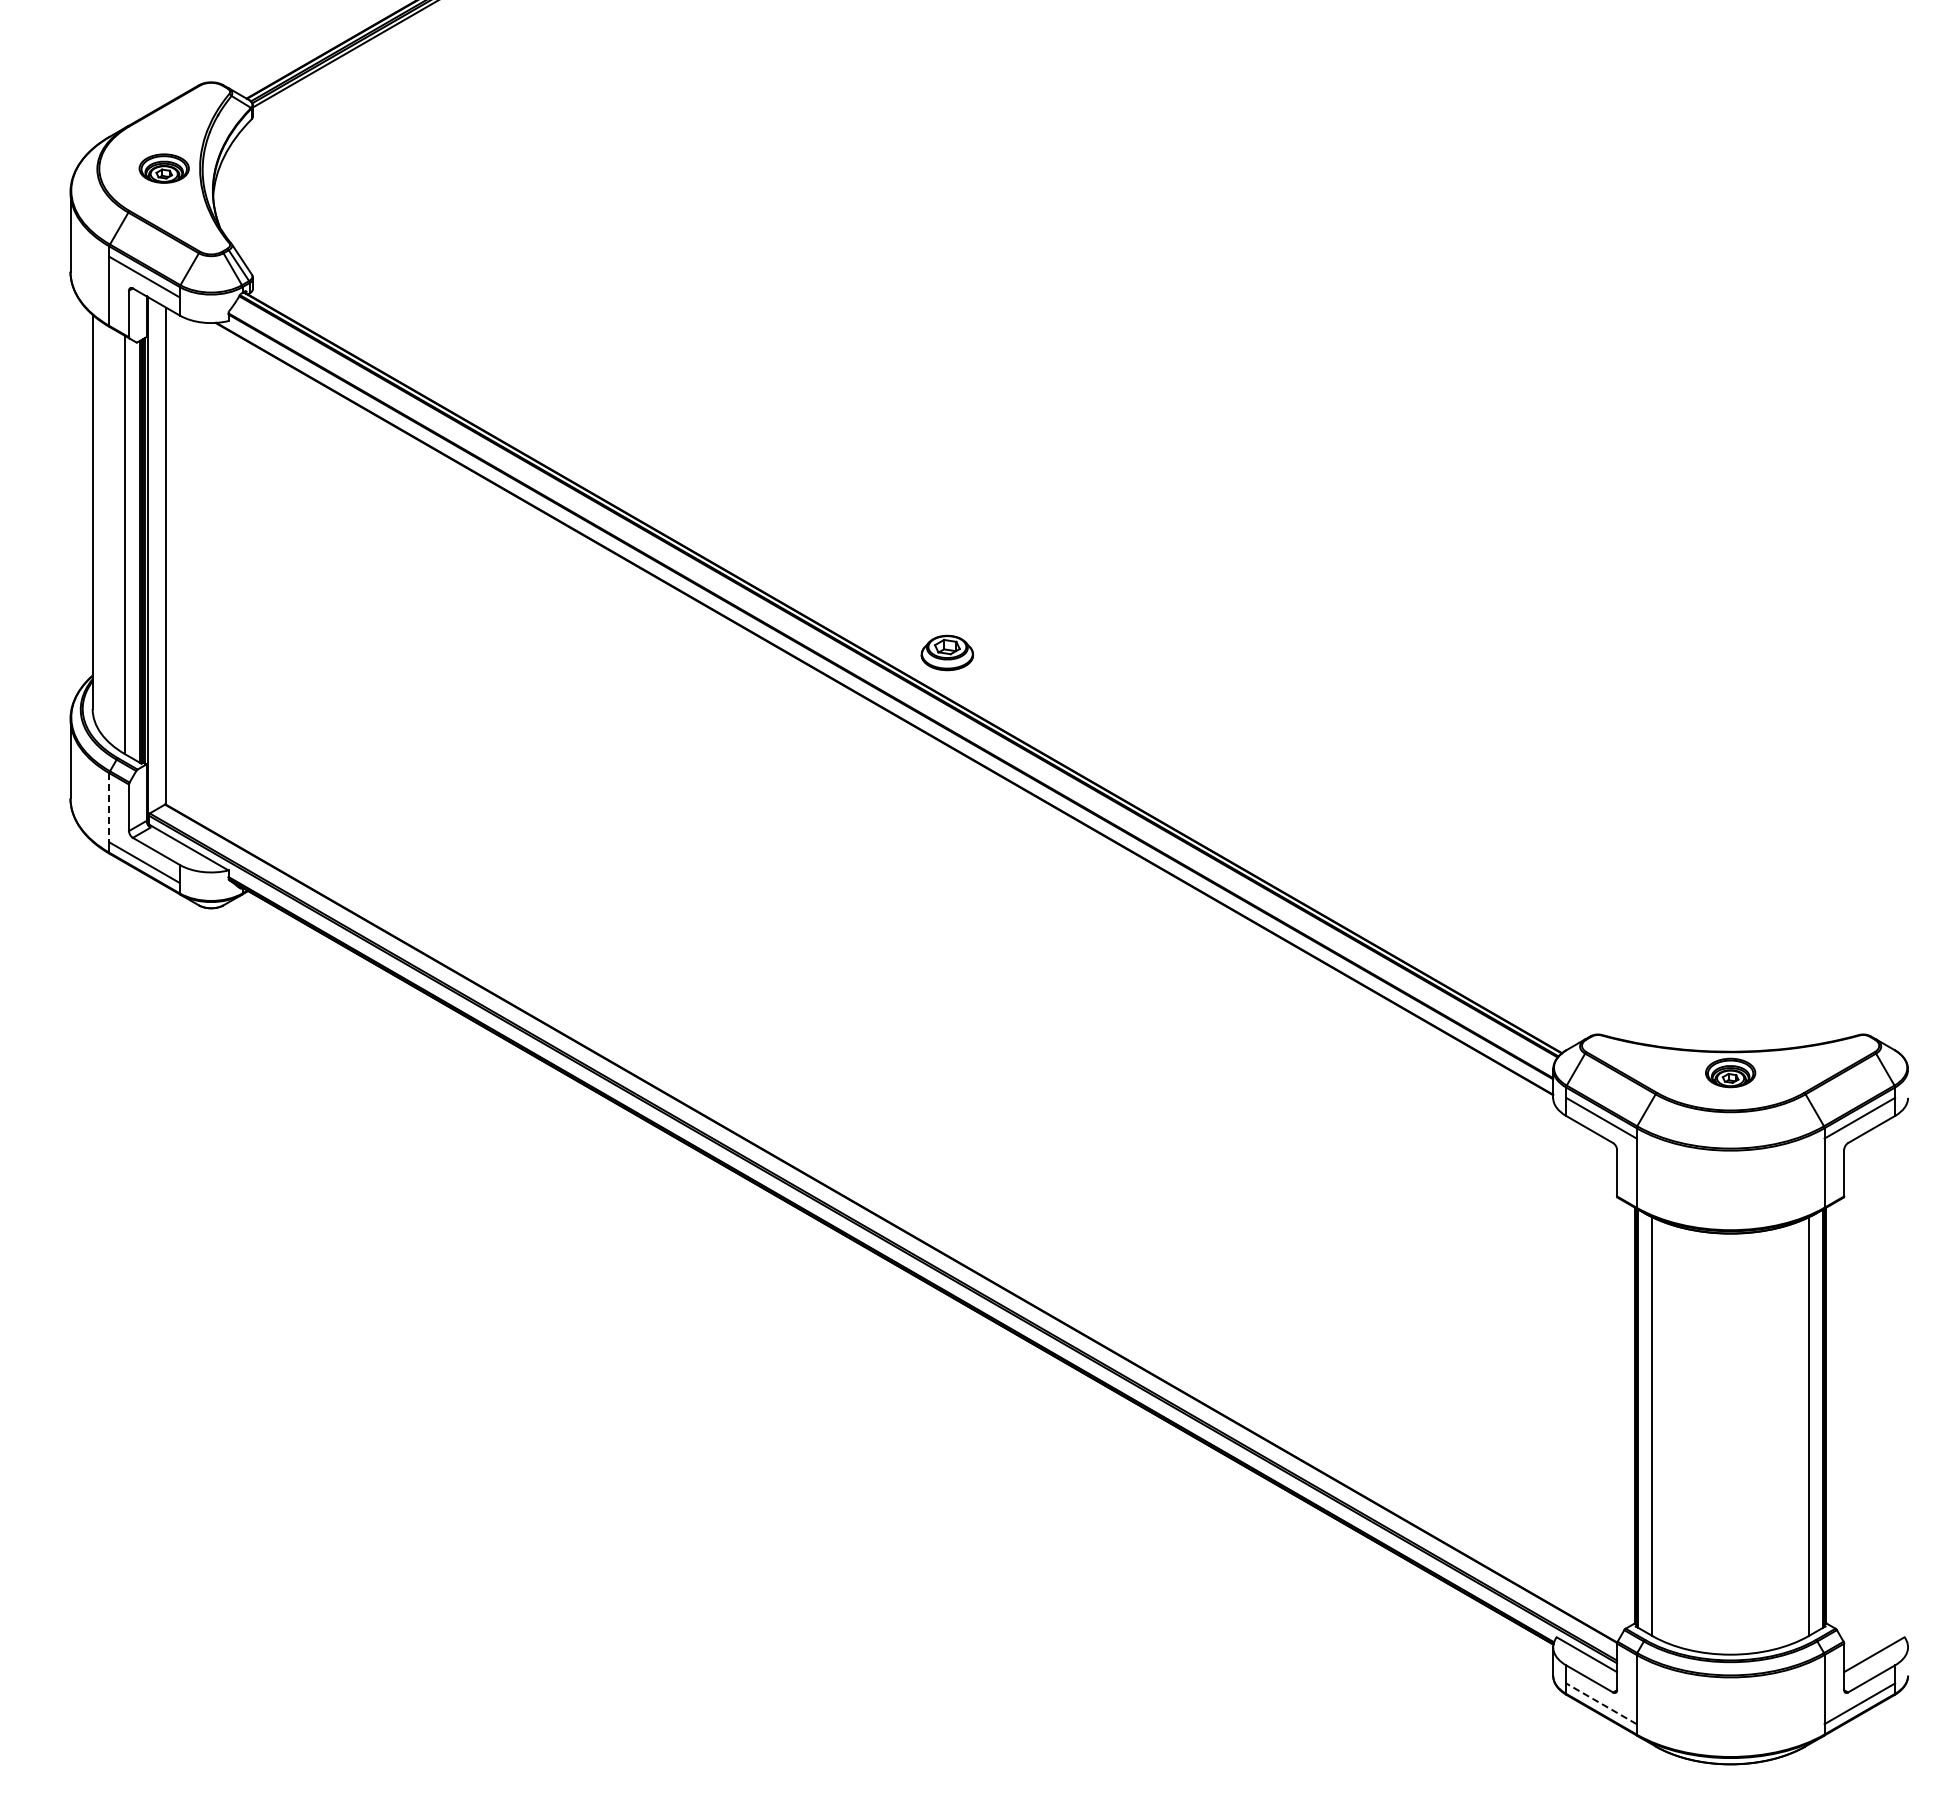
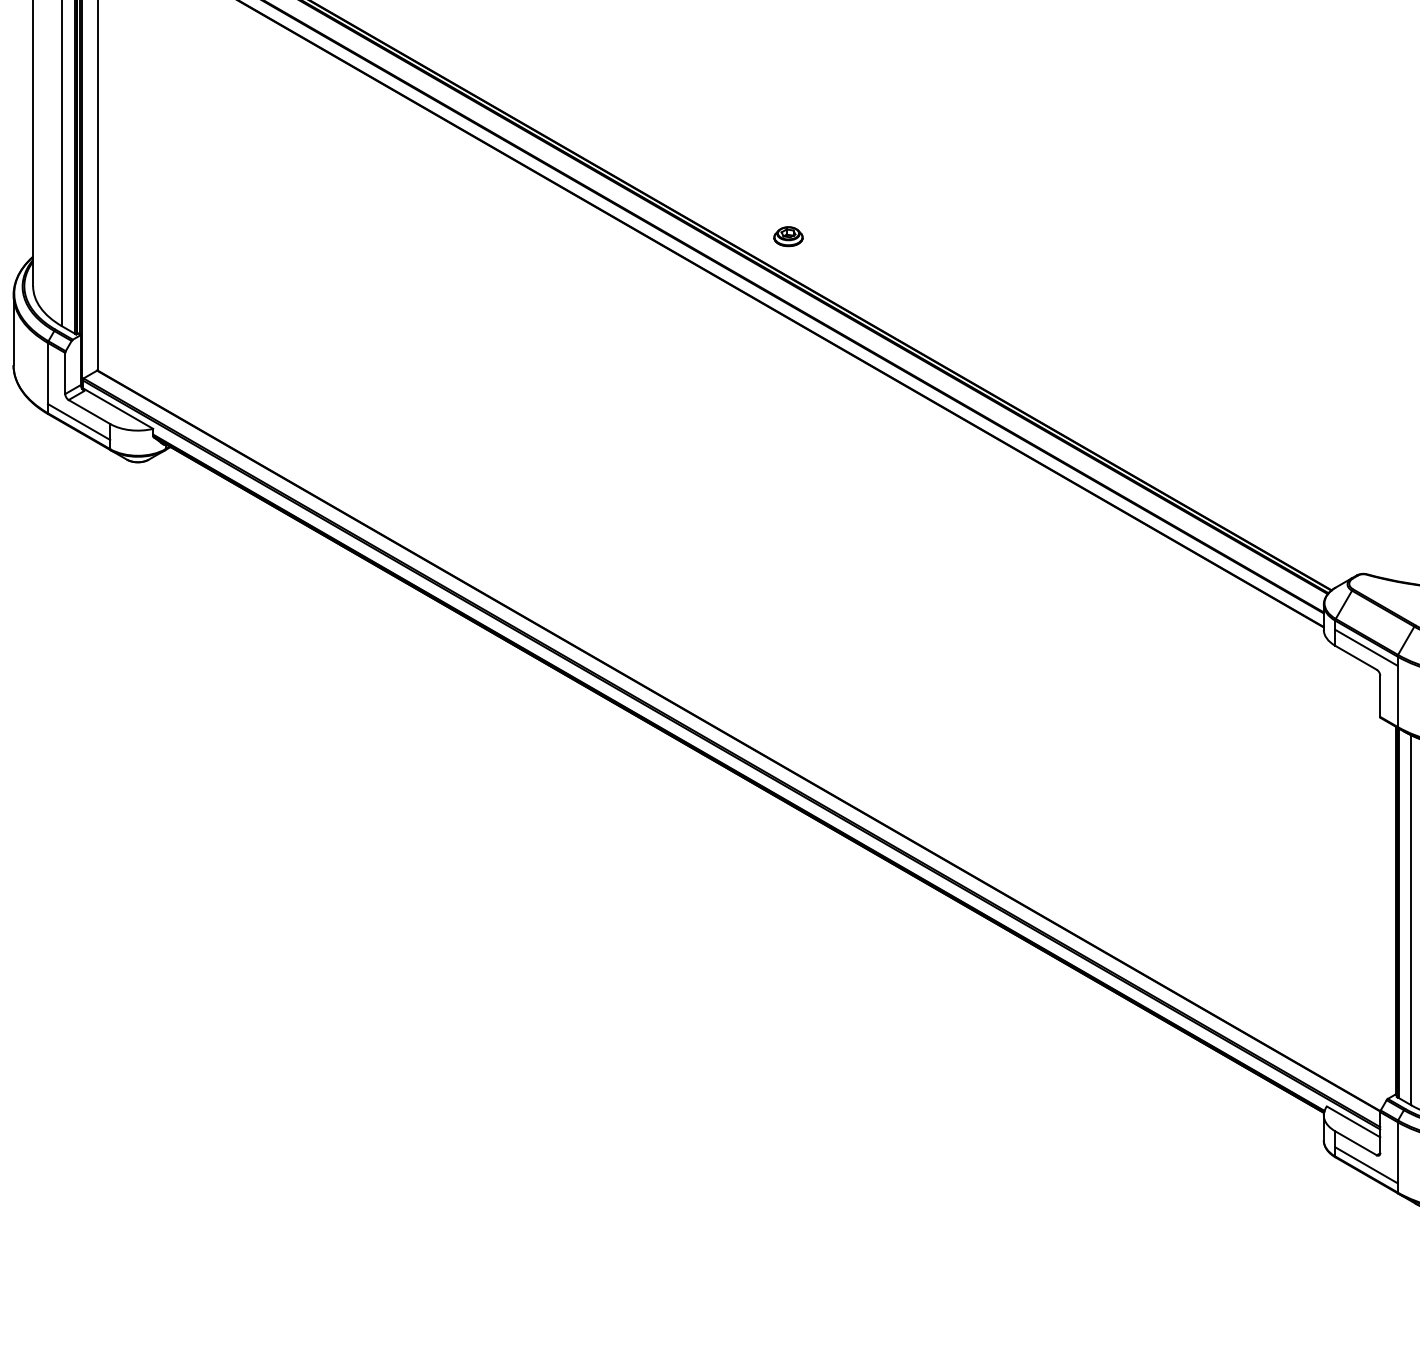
part: (947, 652) -> (788, 236), size x0.62
line: (109, 807) -> (48, 373), dashed -> solid
line: (1601, 1703) -> (1366, 1165), dashed -> solid

